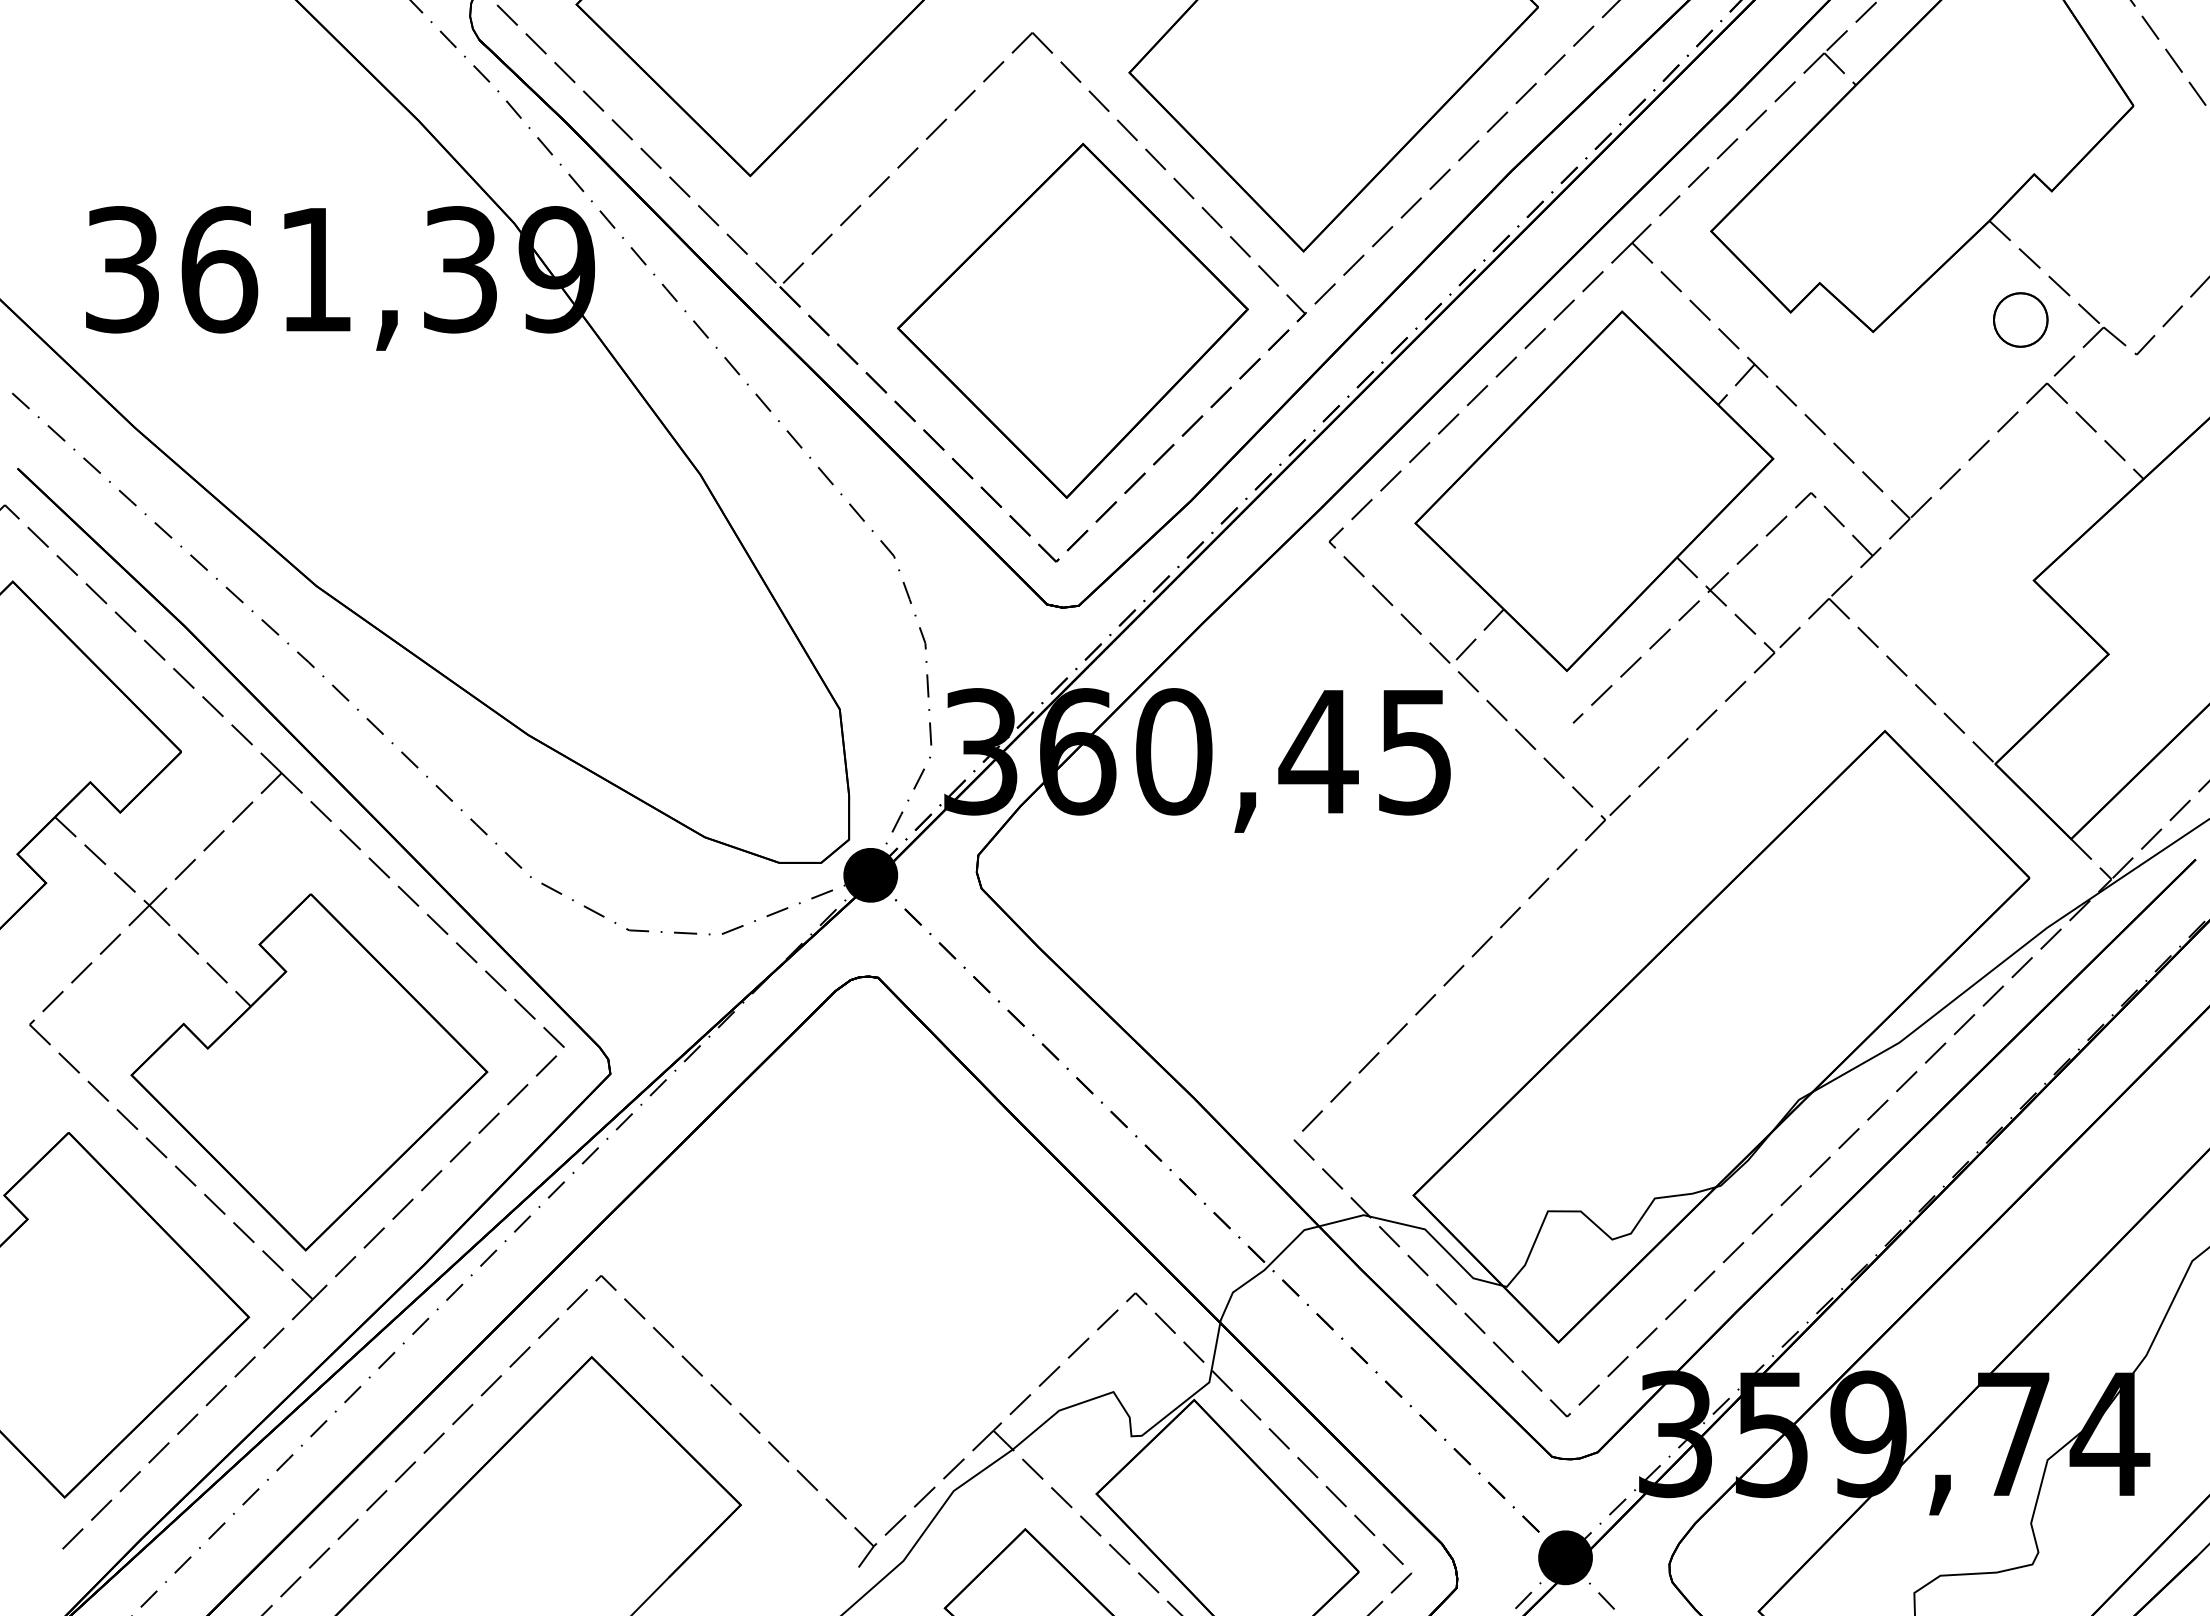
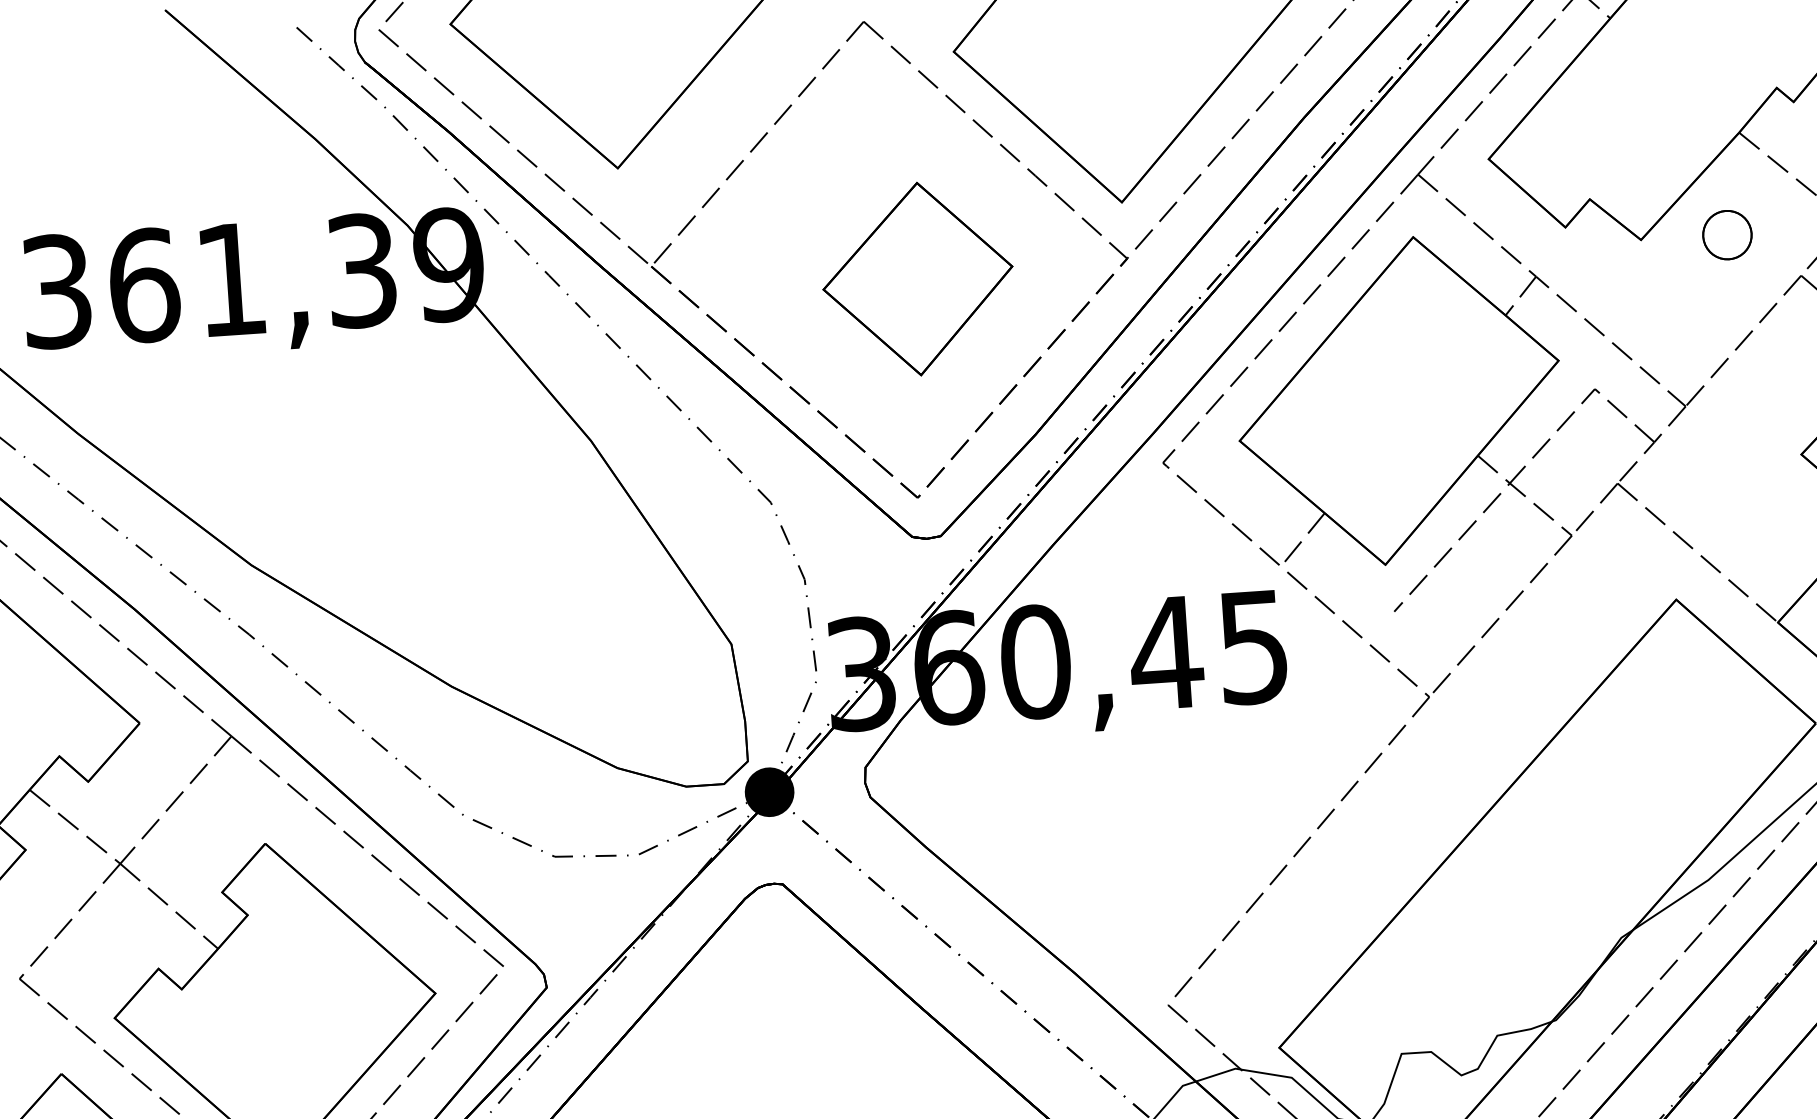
part: (2020, 319) -> (1727, 234), moved
part: (1072, 320) -> (917, 278), size x0.6

